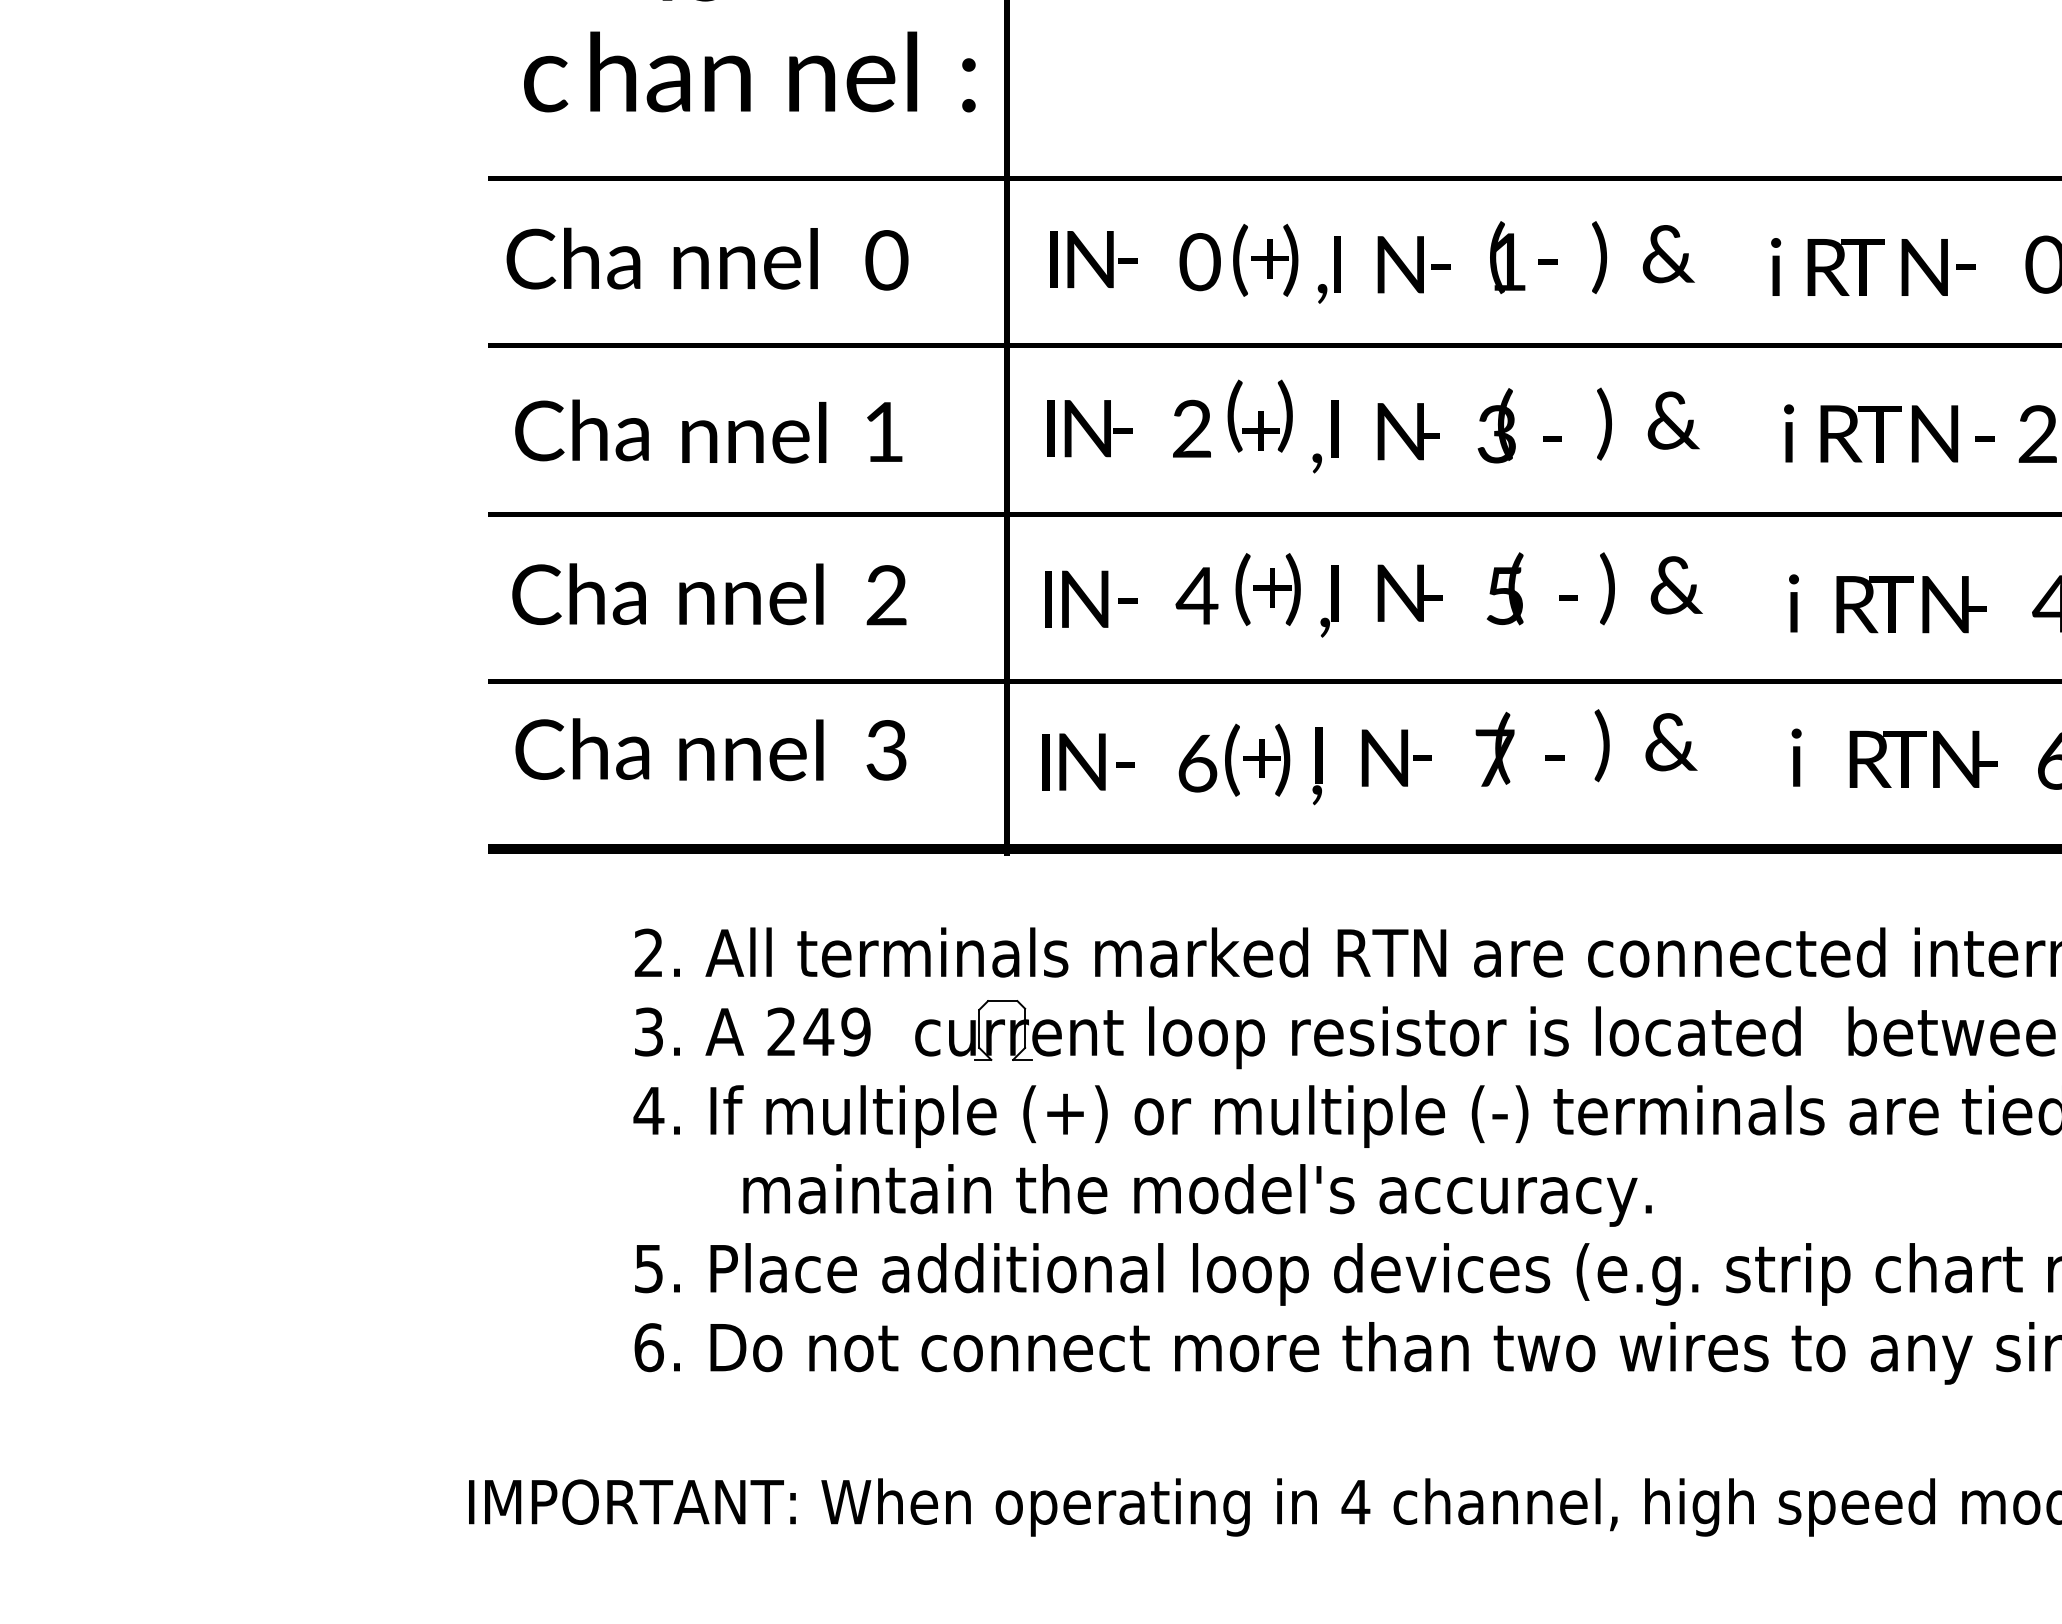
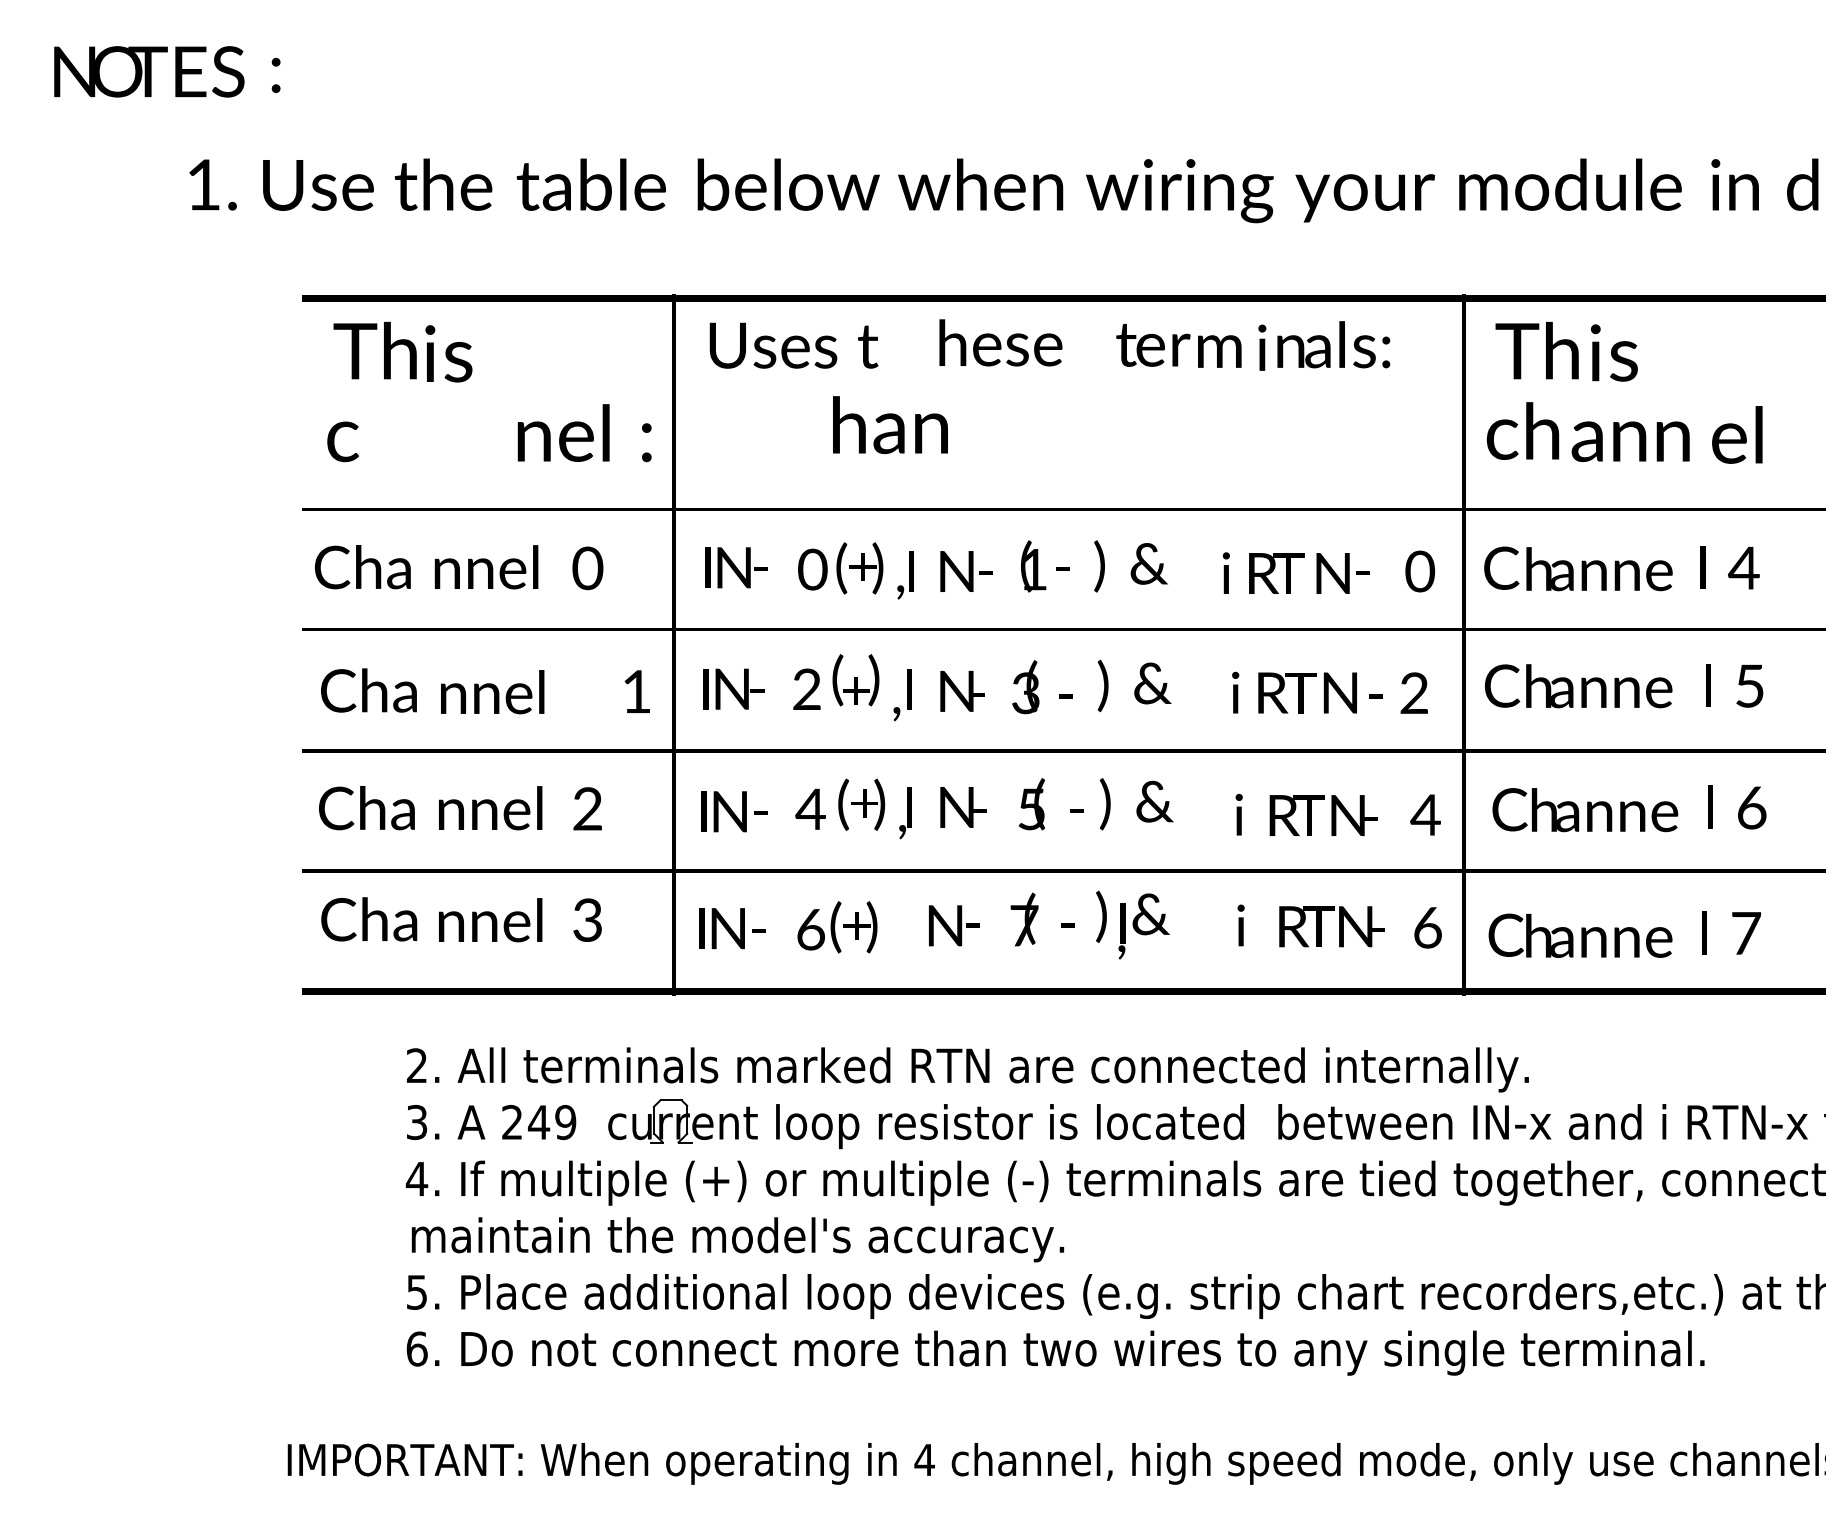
text: (670, 72) -> (890, 425), moved
text: (883, 431) -> (636, 691), moved
text: (1316, 766) -> (1121, 931), moved
text: (1196, 1195) -> (737, 1239), moved

